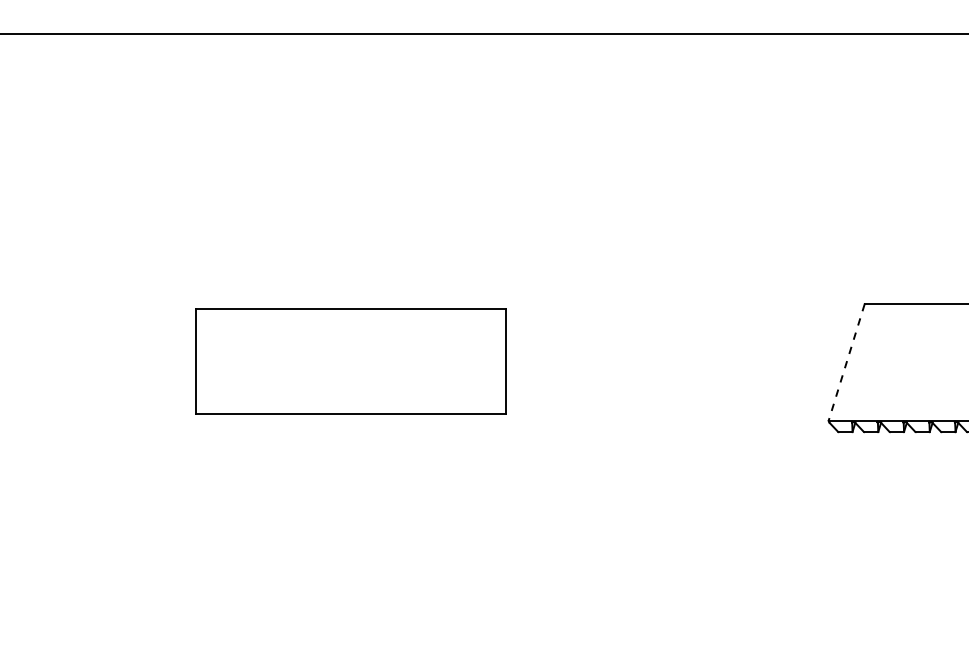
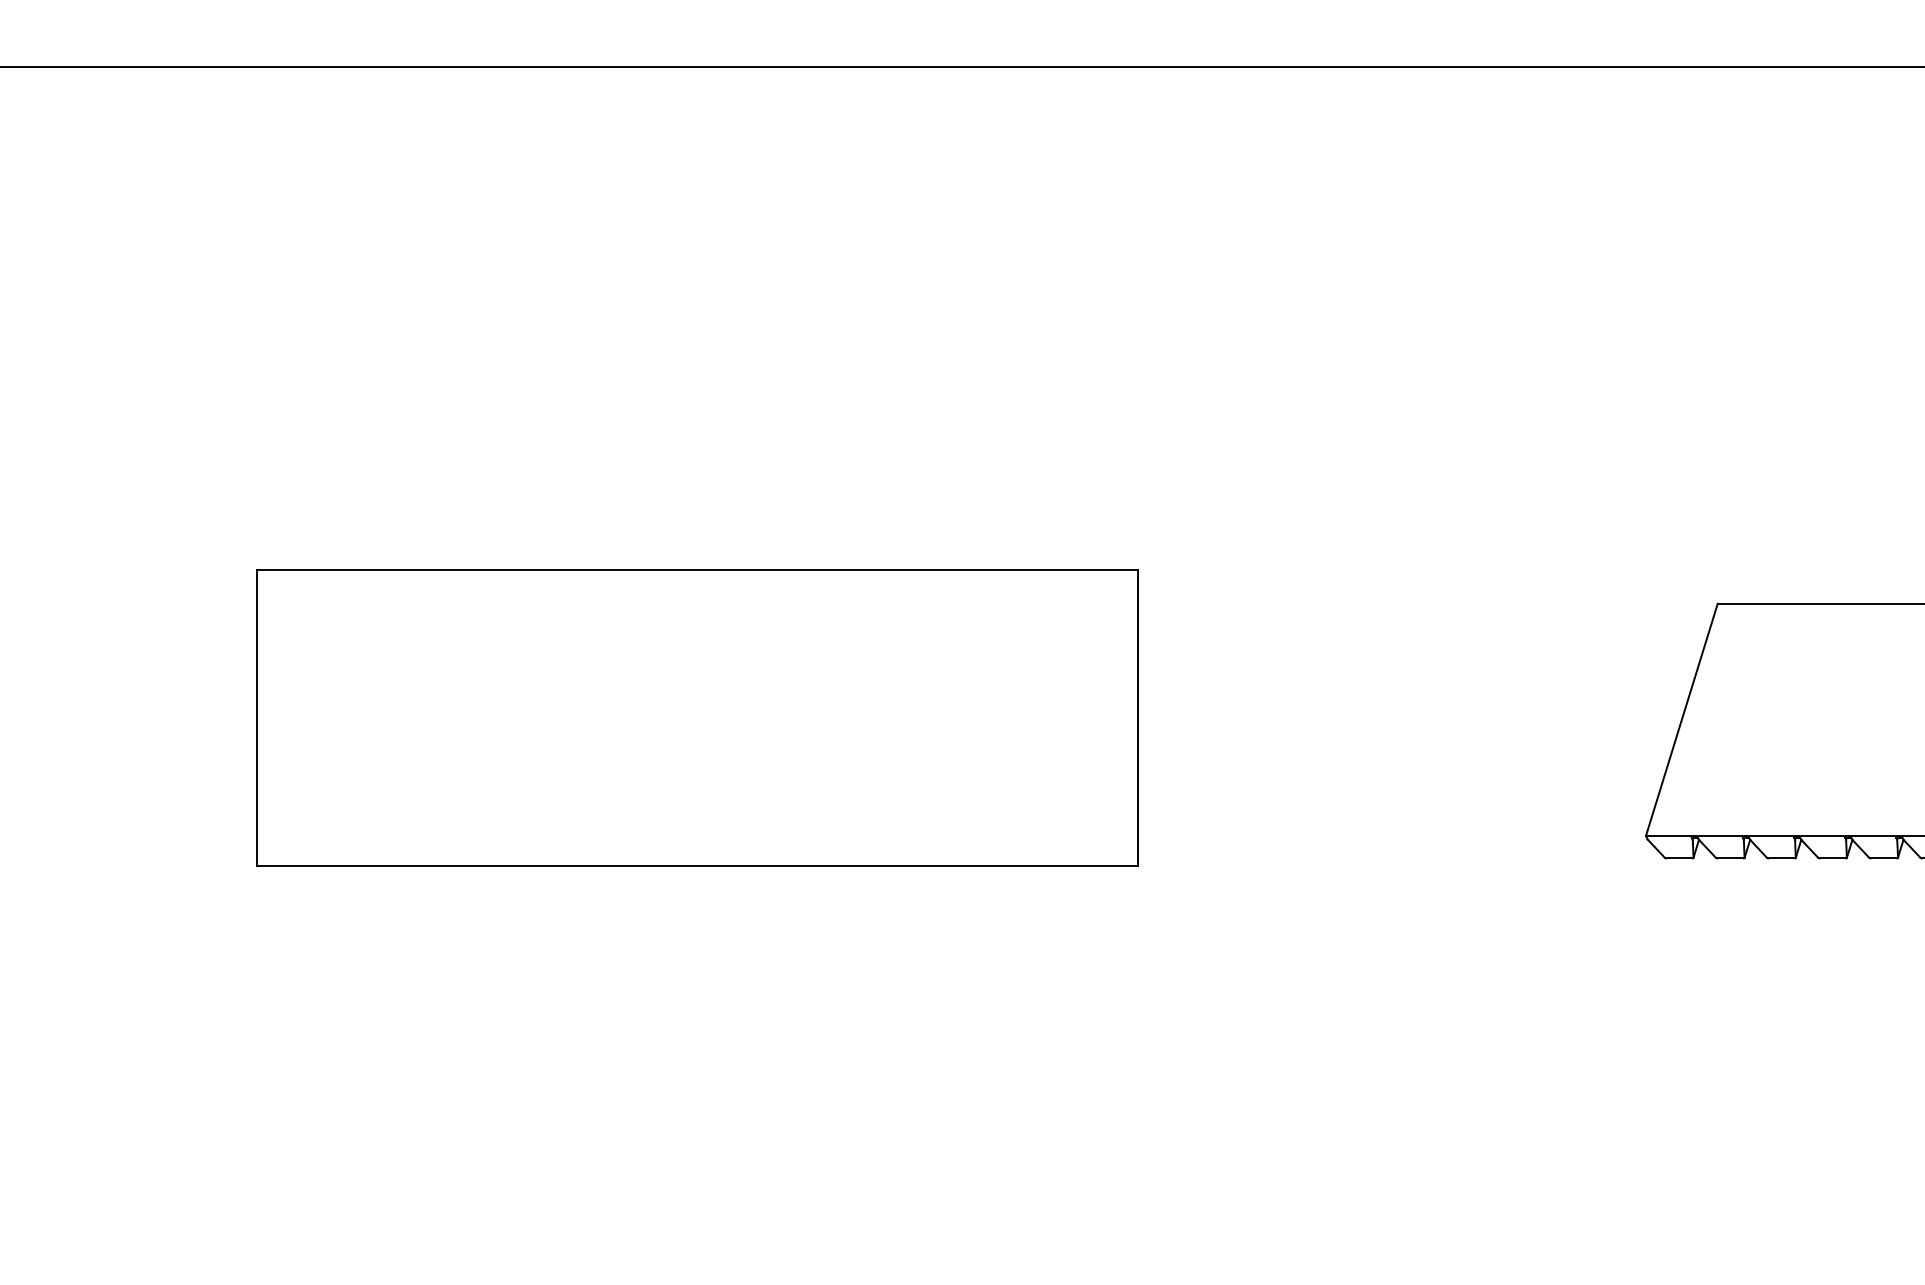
part: (350, 361) -> (696, 717), size x1.43
line: (846, 362) -> (1681, 719), dashed -> solid

